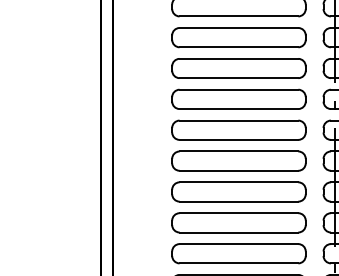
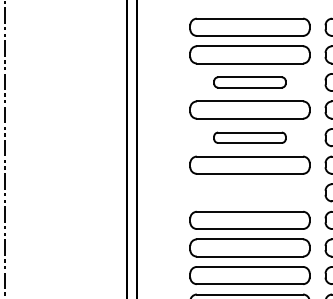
part: (238, 37) -> (249, 82), size x0.6
part: (238, 99) -> (249, 137), size x0.6
part: (238, 160) -> (249, 192), removed

